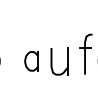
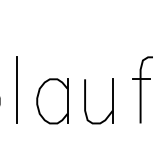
line: (10, 54) -> (17, 90), added
part: (31, 61) -> (52, 101), size x1.43

